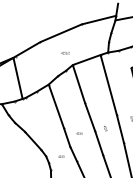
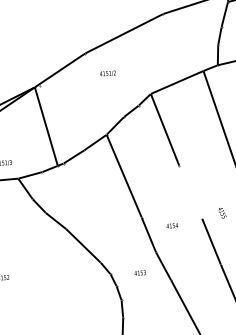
text: (65, 53) -> (108, 74), moved
line: (89, 116) -> (189, 191), removed

